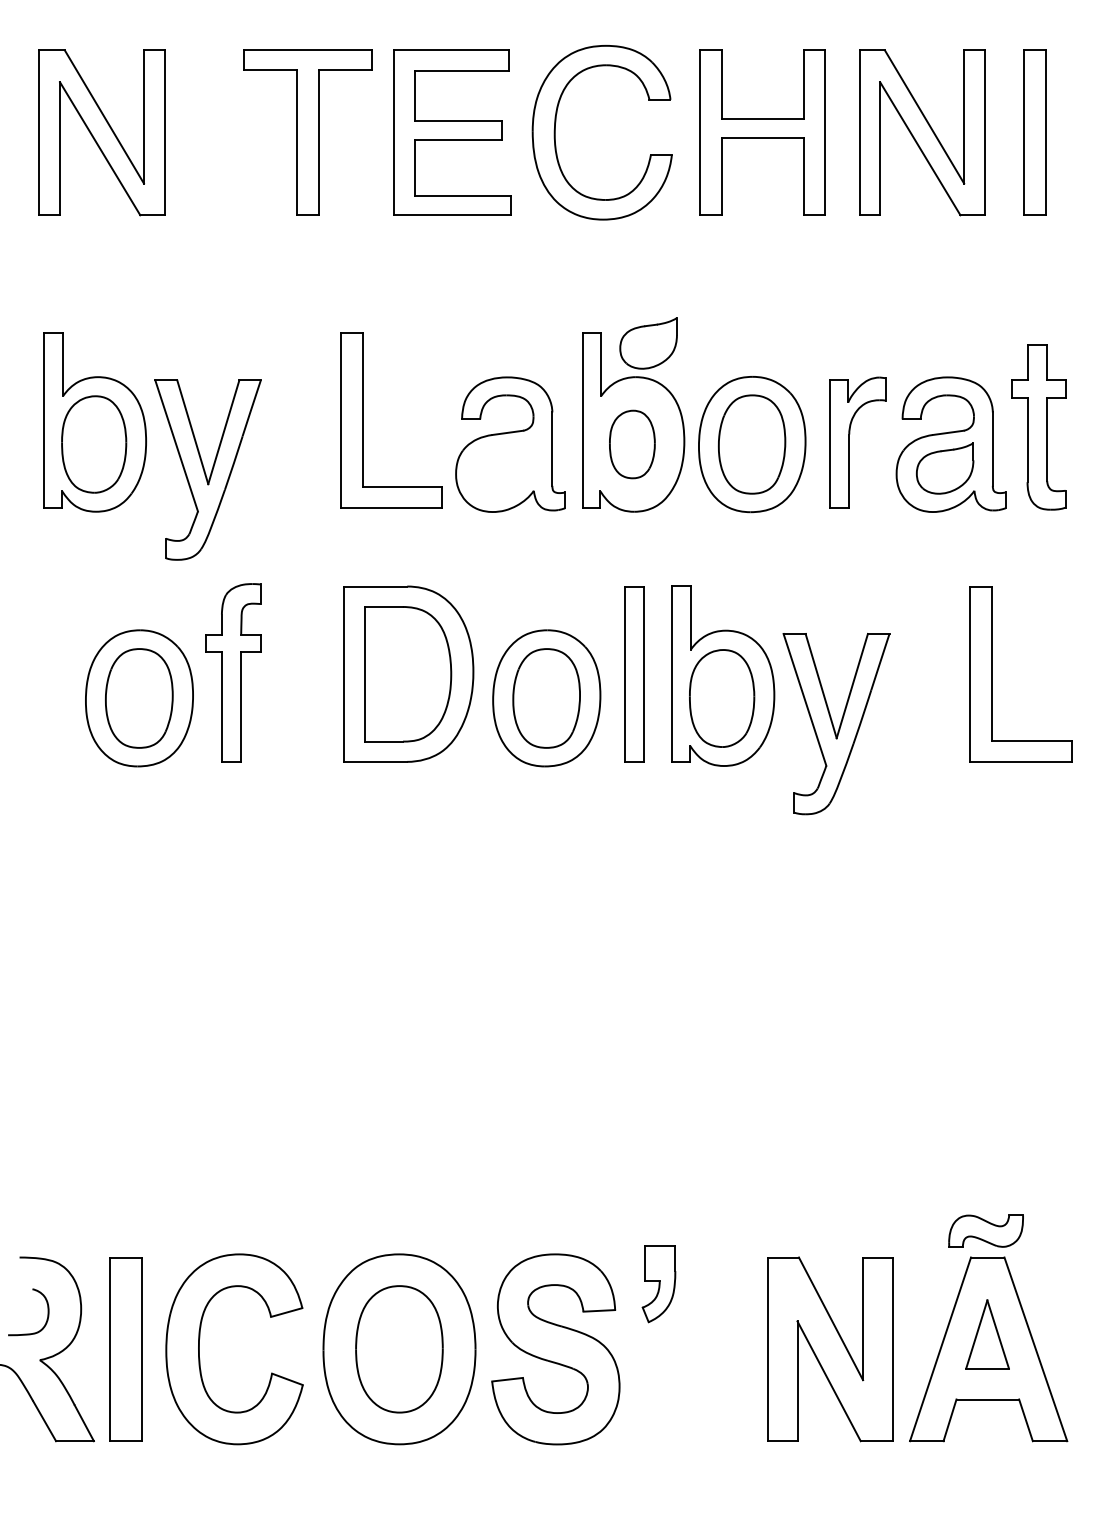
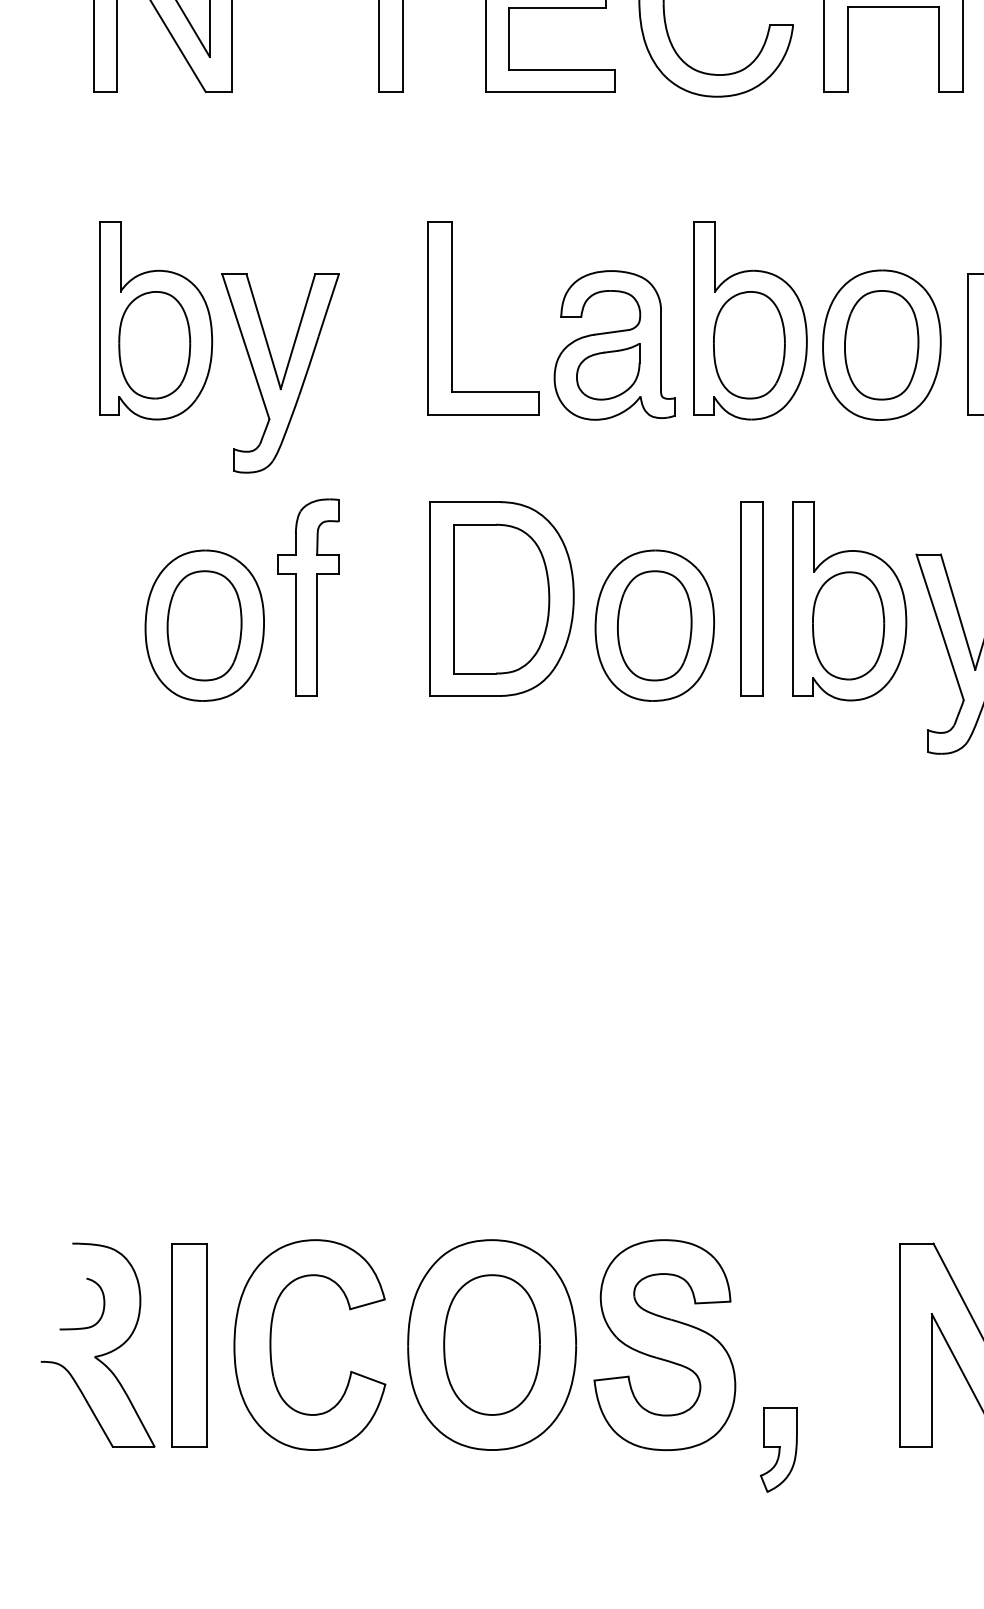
part: (648, 343) -> (608, 371), moved
part: (632, 444) -> (749, 345), size x1.43
part: (658, 1284) -> (778, 1450), moved

